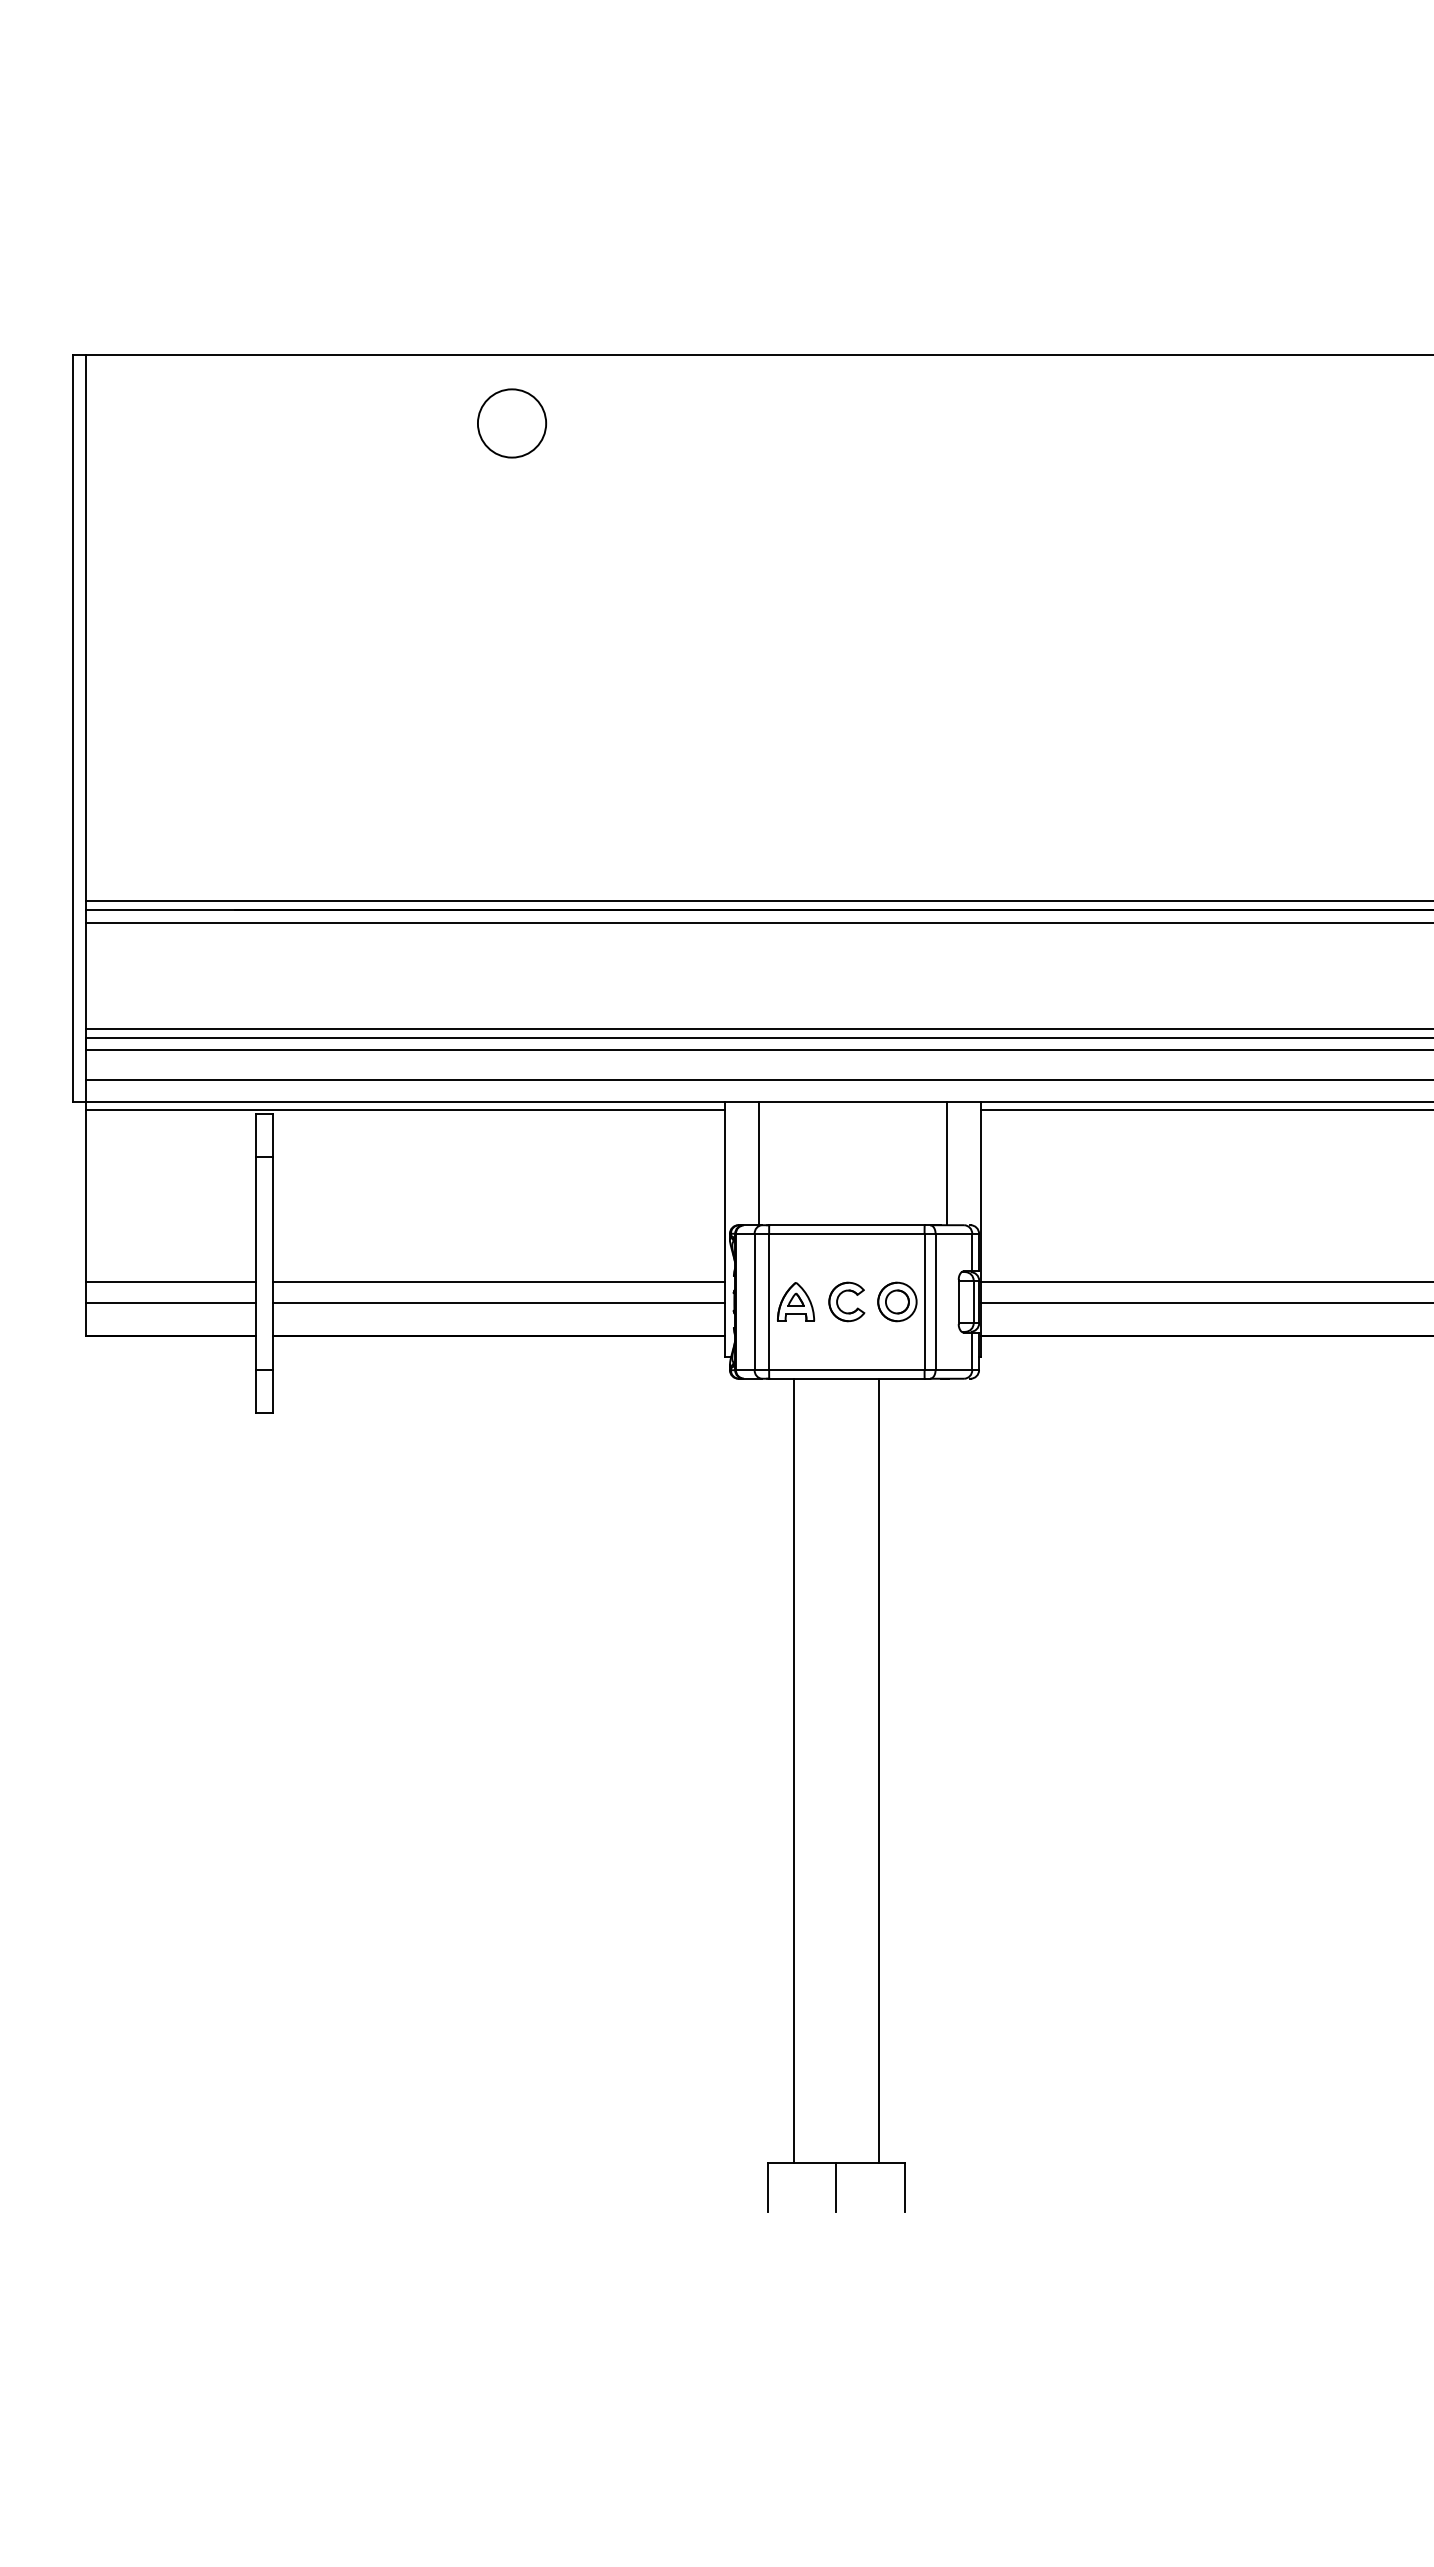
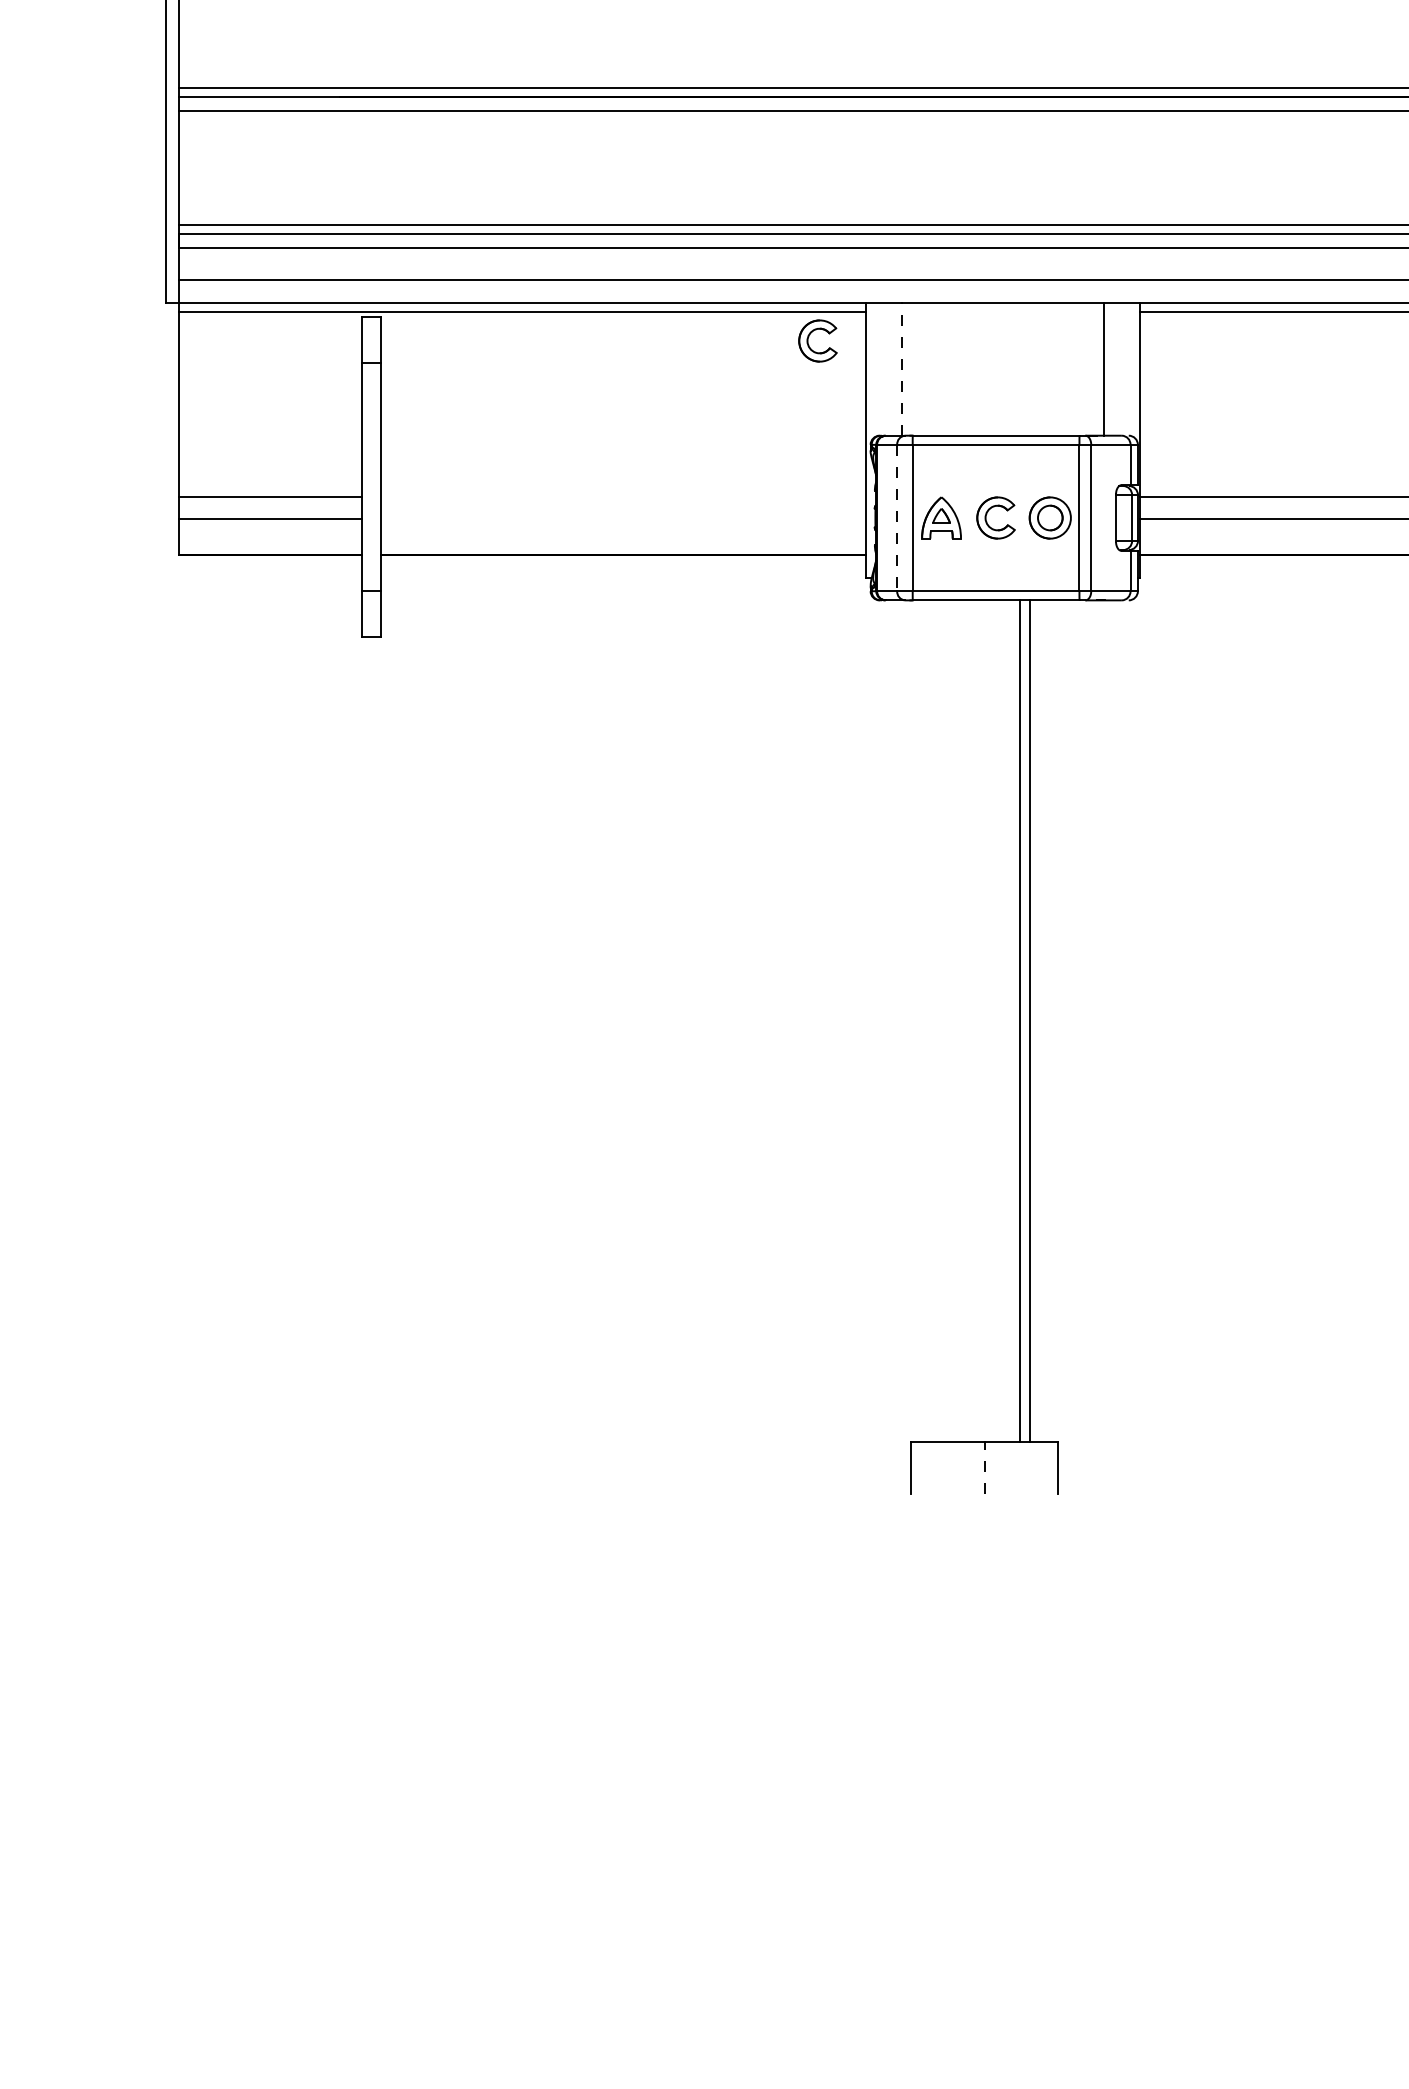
part: (672, 1135) -> (809, 339), added
line: (759, 1163) -> (902, 369), solid -> dashed
line: (499, 1281) -> (623, 496), removed
line: (754, 1302) -> (896, 518), solid -> dashed
line: (499, 1303) -> (623, 519), removed
line: (793, 1770) -> (1020, 1020), moved
line: (836, 2187) -> (984, 1467), solid -> dashed

